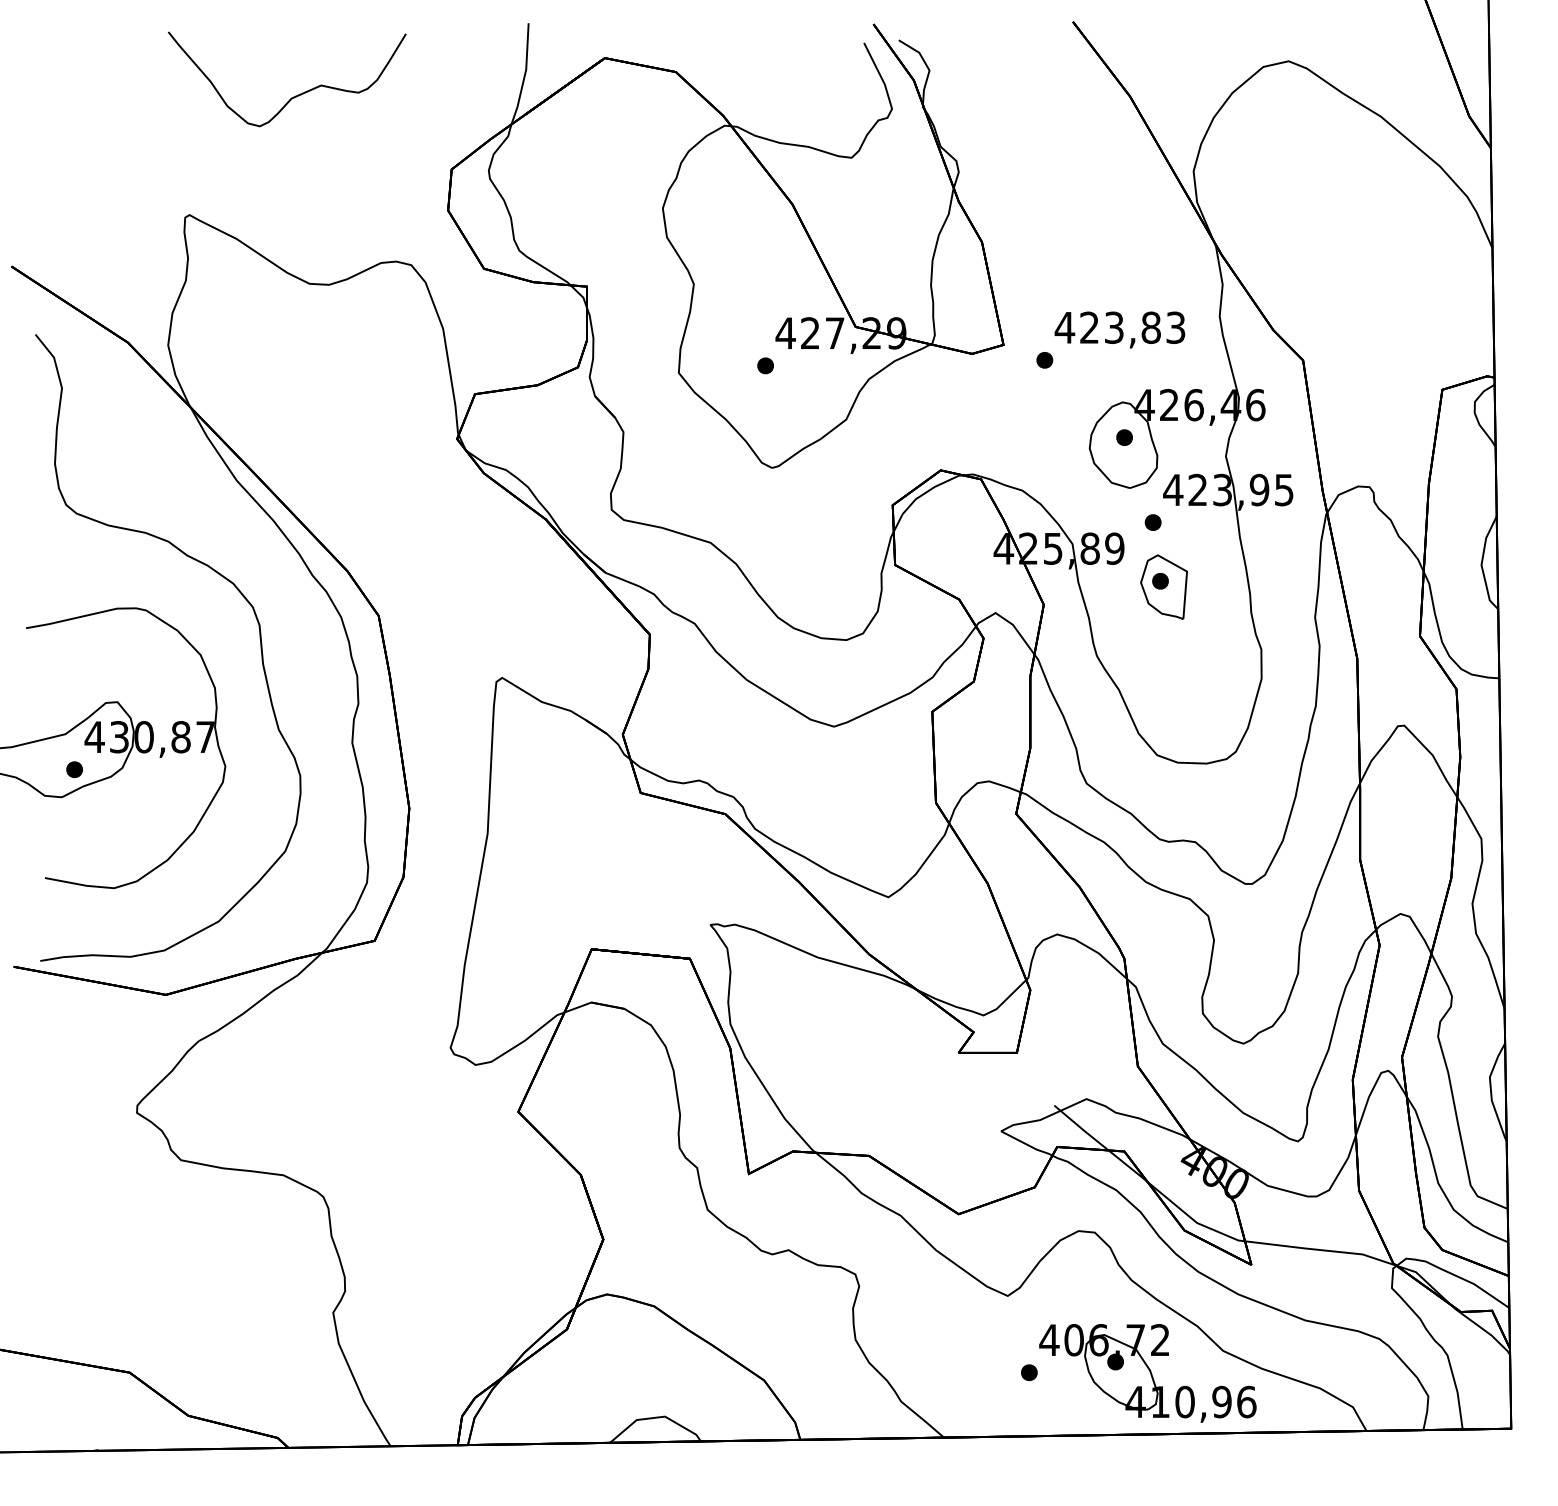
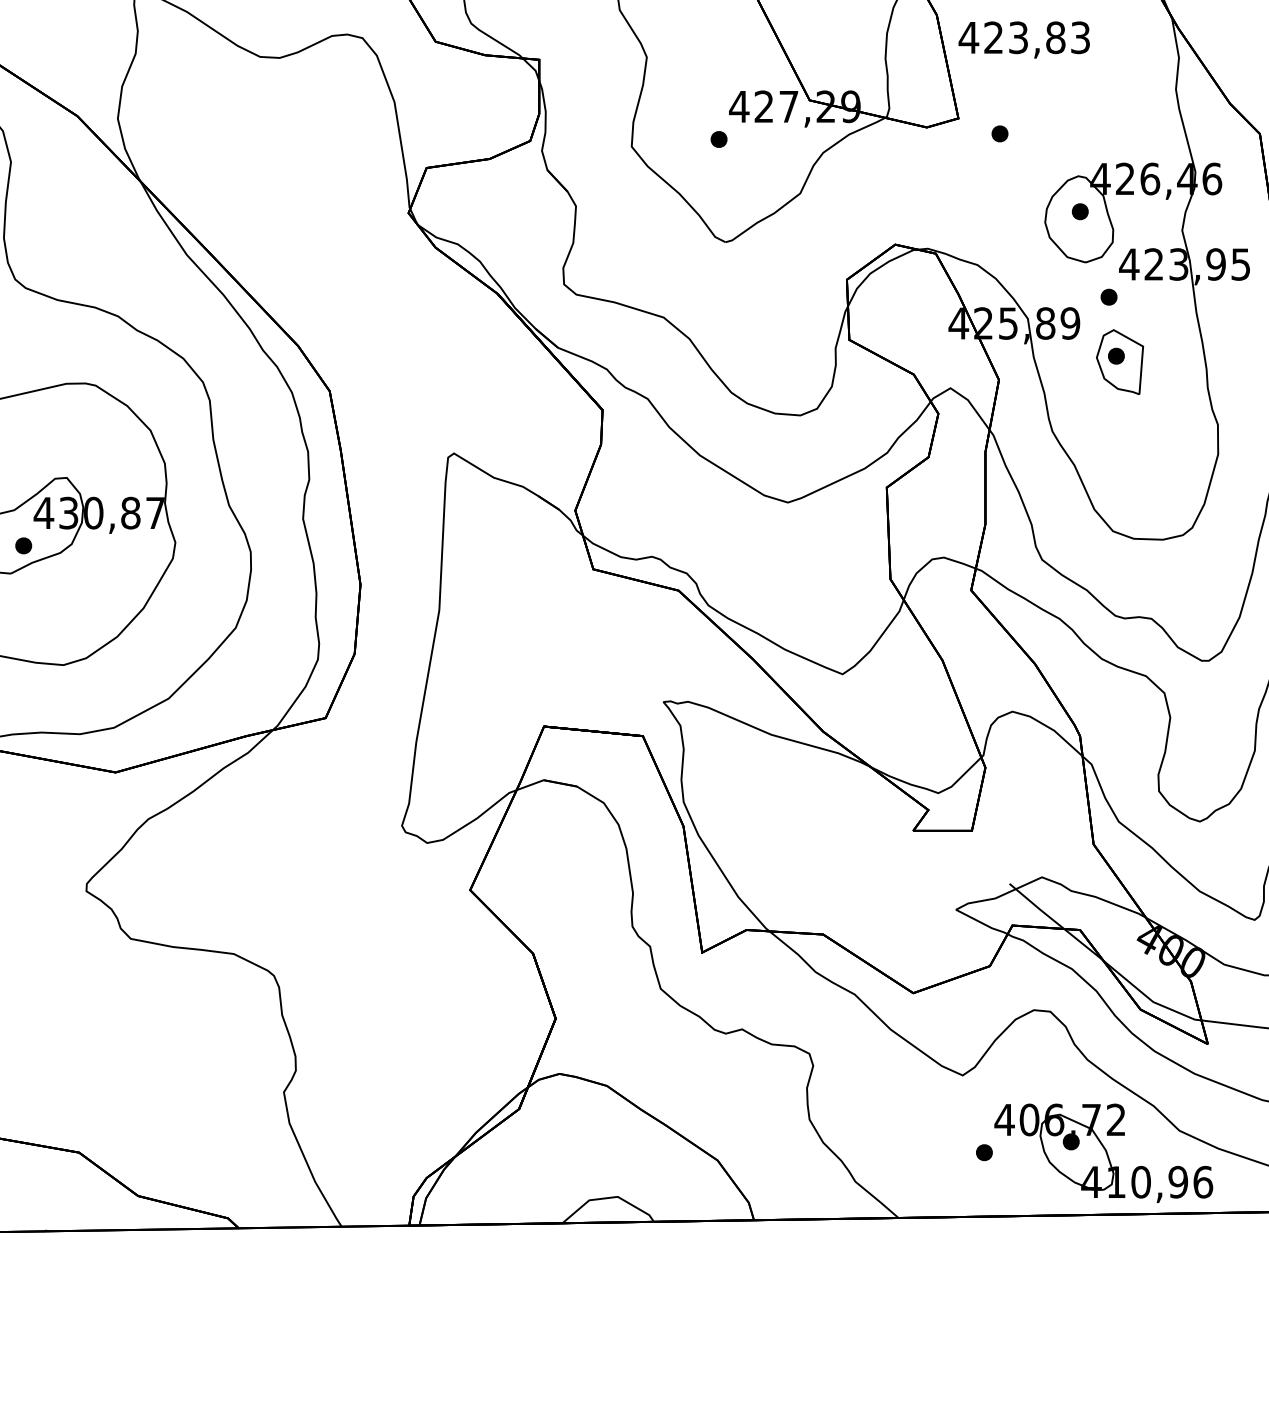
text: (1119, 329) -> (1023, 39), moved

